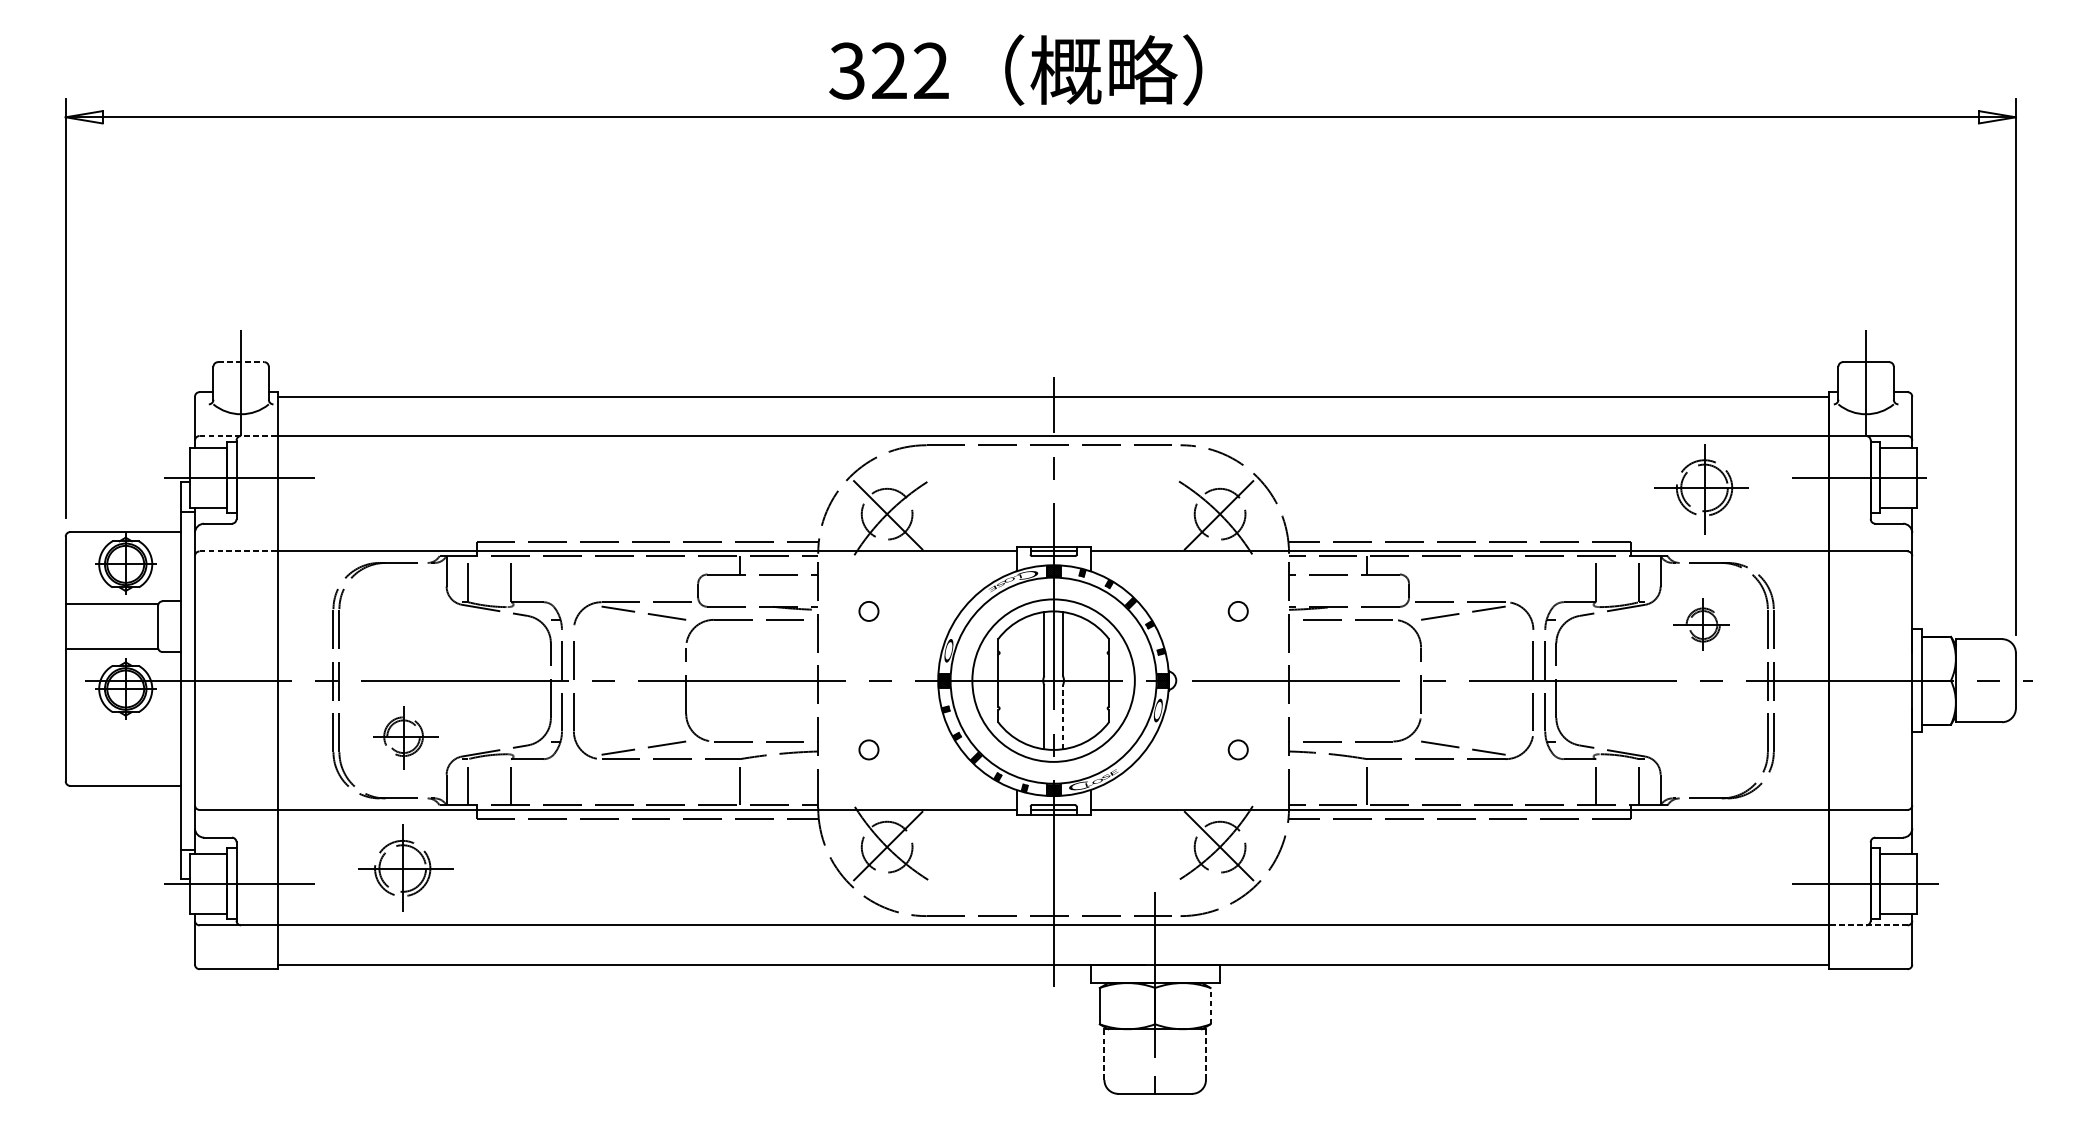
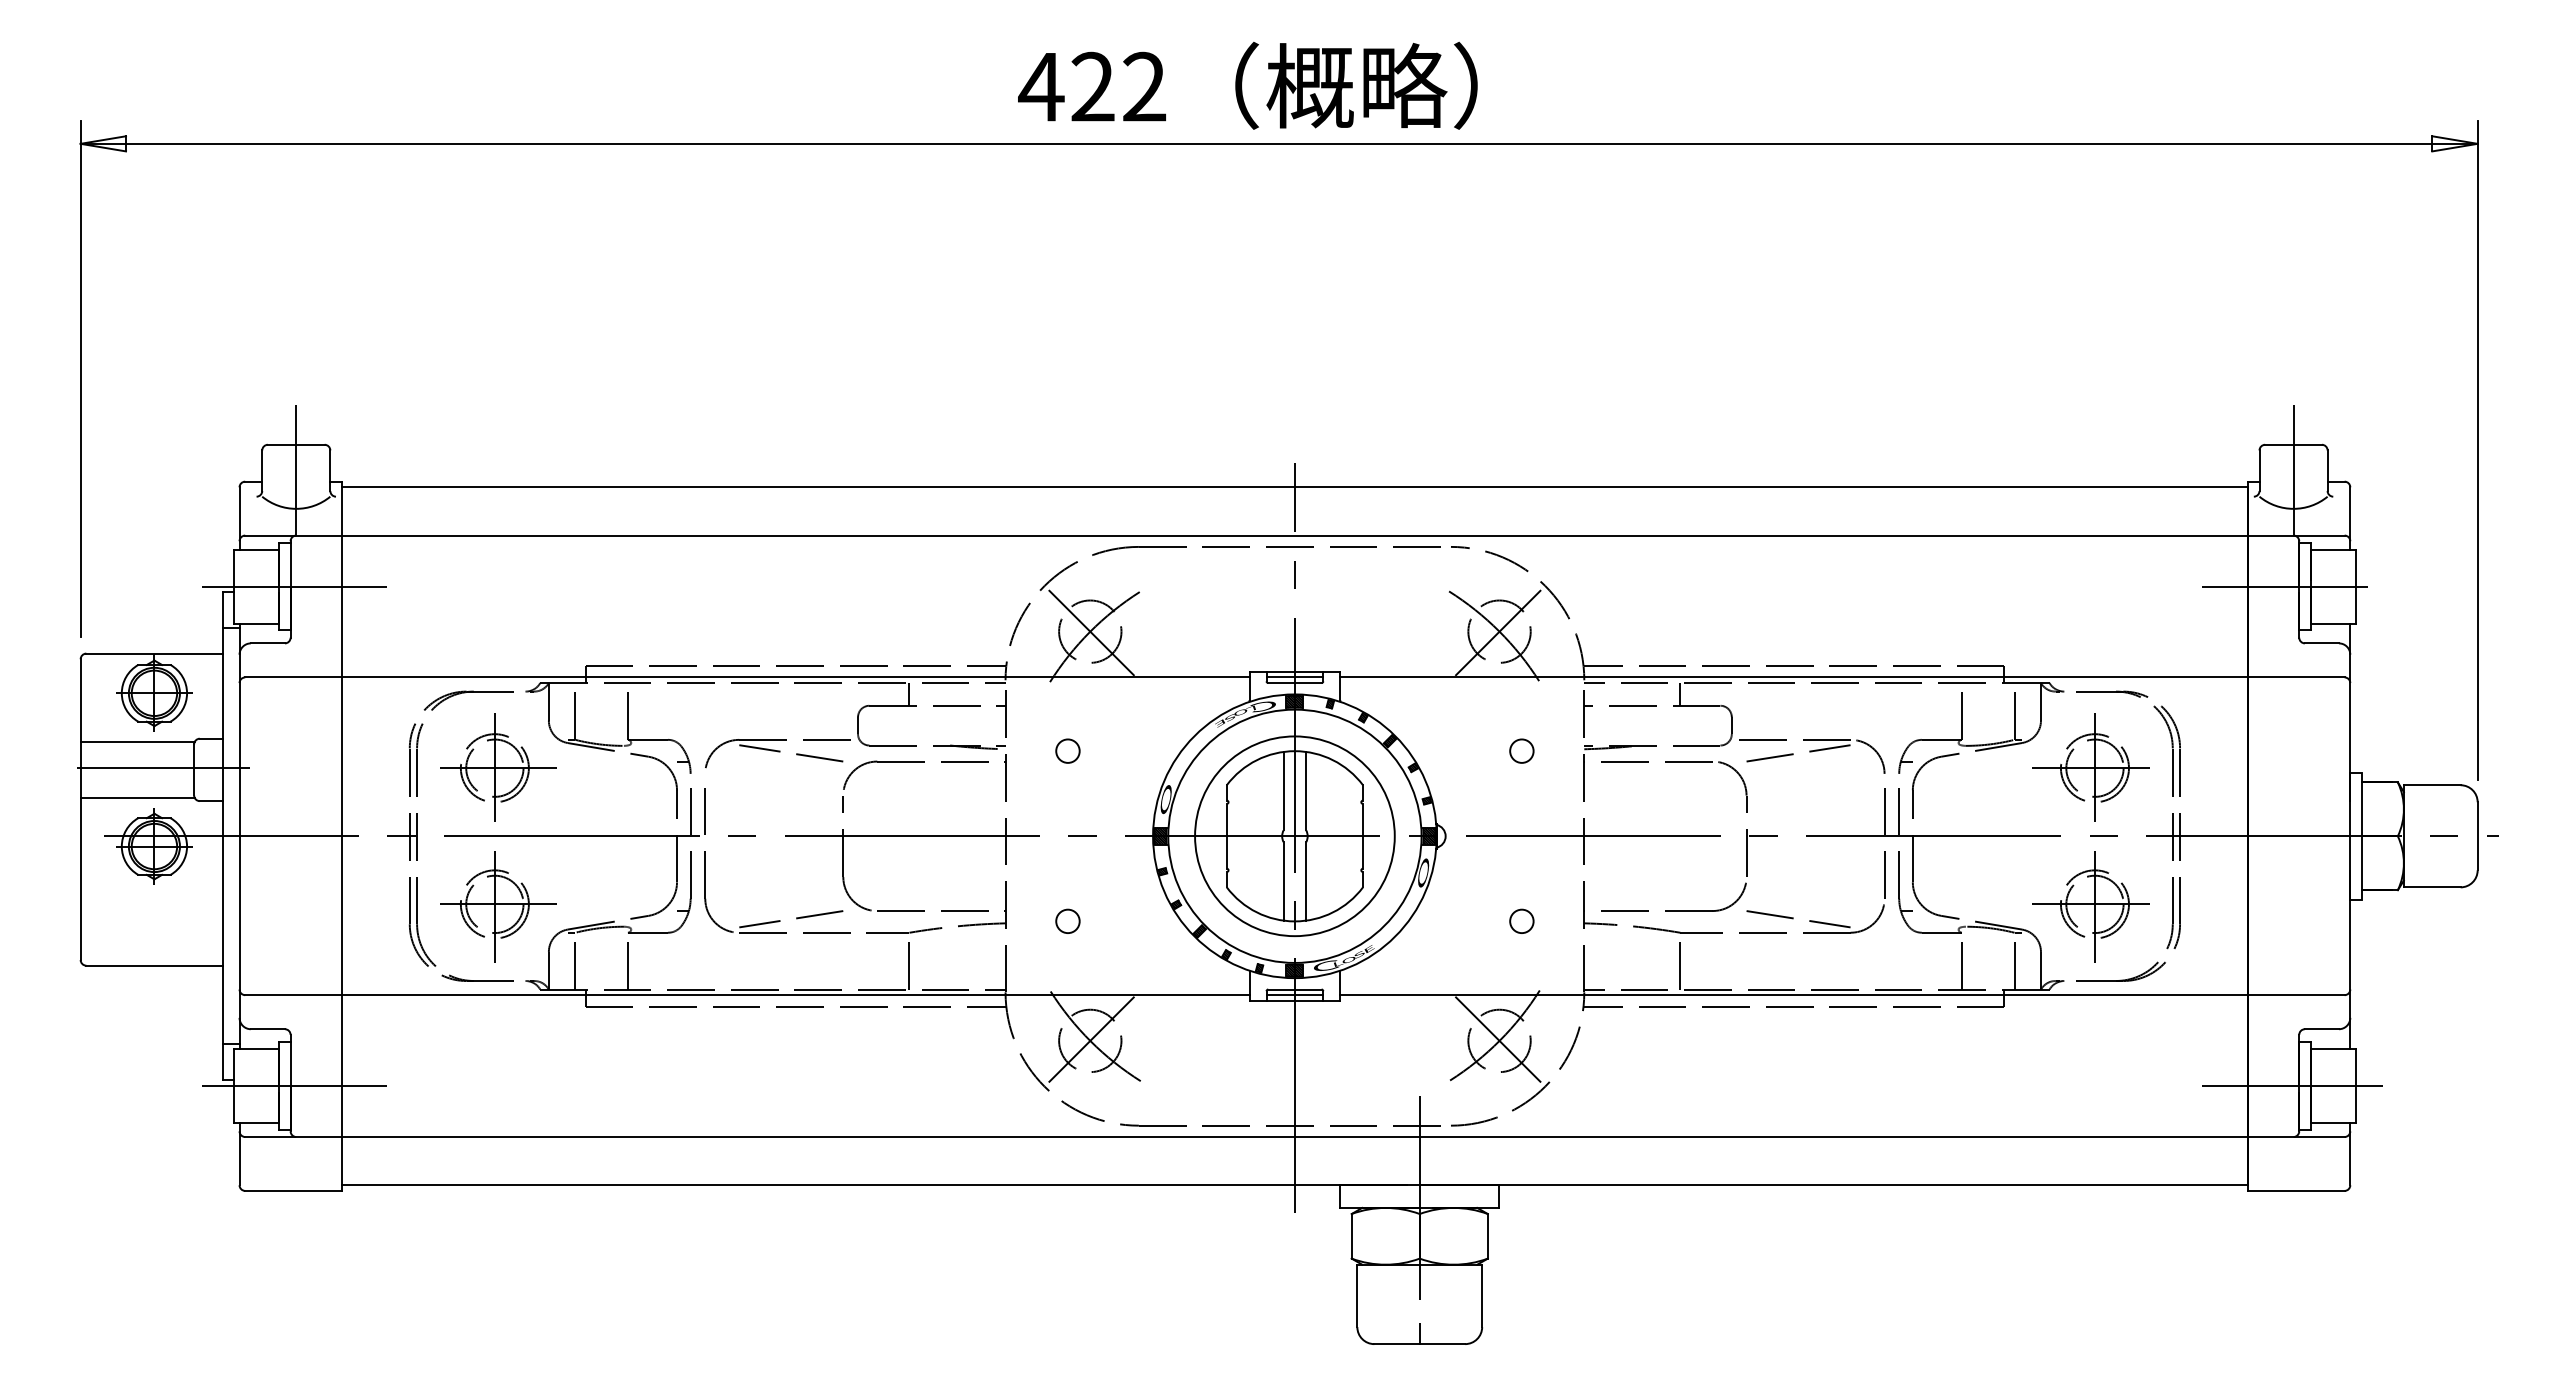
text: (847, 70) -> (1041, 86), 322 -> 422
line: (241, 361) -> (296, 444), dashed -> solid
line: (238, 435) -> (293, 535), dashed -> solid
part: (1700, 489) -> (2090, 906), moved
line: (238, 551) -> (293, 677), dashed -> solid
part: (1700, 624) -> (2090, 767), size x1.67
line: (133, 625) -> (163, 768), added
line: (1063, 716) -> (1306, 880), dashed -> solid
part: (405, 737) -> (498, 906), size x1.43
part: (405, 867) -> (498, 767), moved
line: (1867, 925) -> (2295, 1137), dashed -> solid
line: (1210, 1005) -> (1487, 1235), dashed -> solid
line: (1104, 1054) -> (1357, 1295), dashed -> solid
line: (1206, 1055) -> (1482, 1296), dashed -> solid

